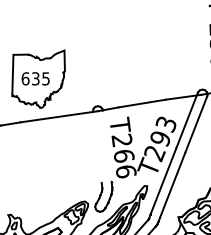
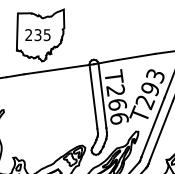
text: (25, 78) -> (28, 34), 635 -> 235
line: (106, 145) -> (101, 95), added
line: (97, 146) -> (93, 96), added

